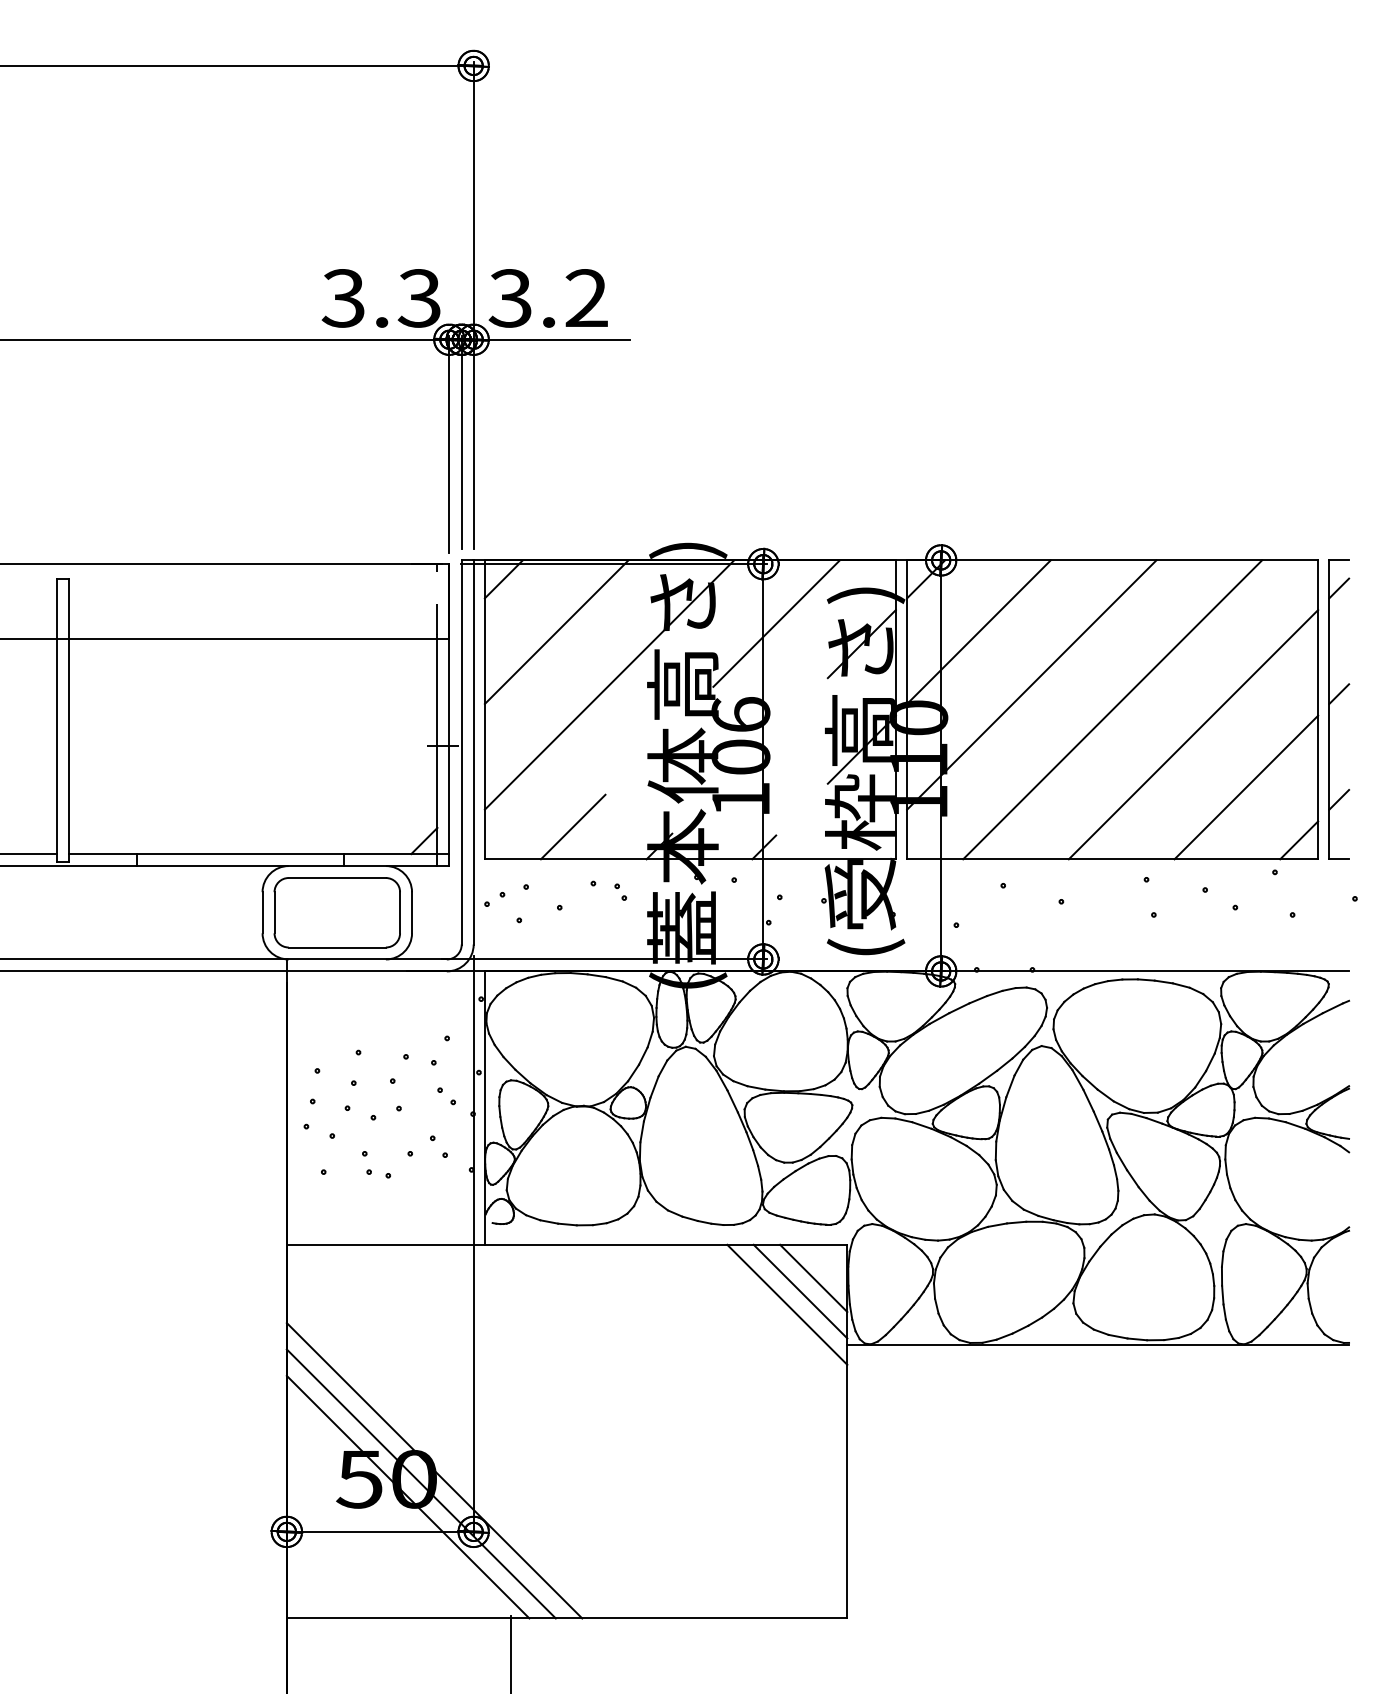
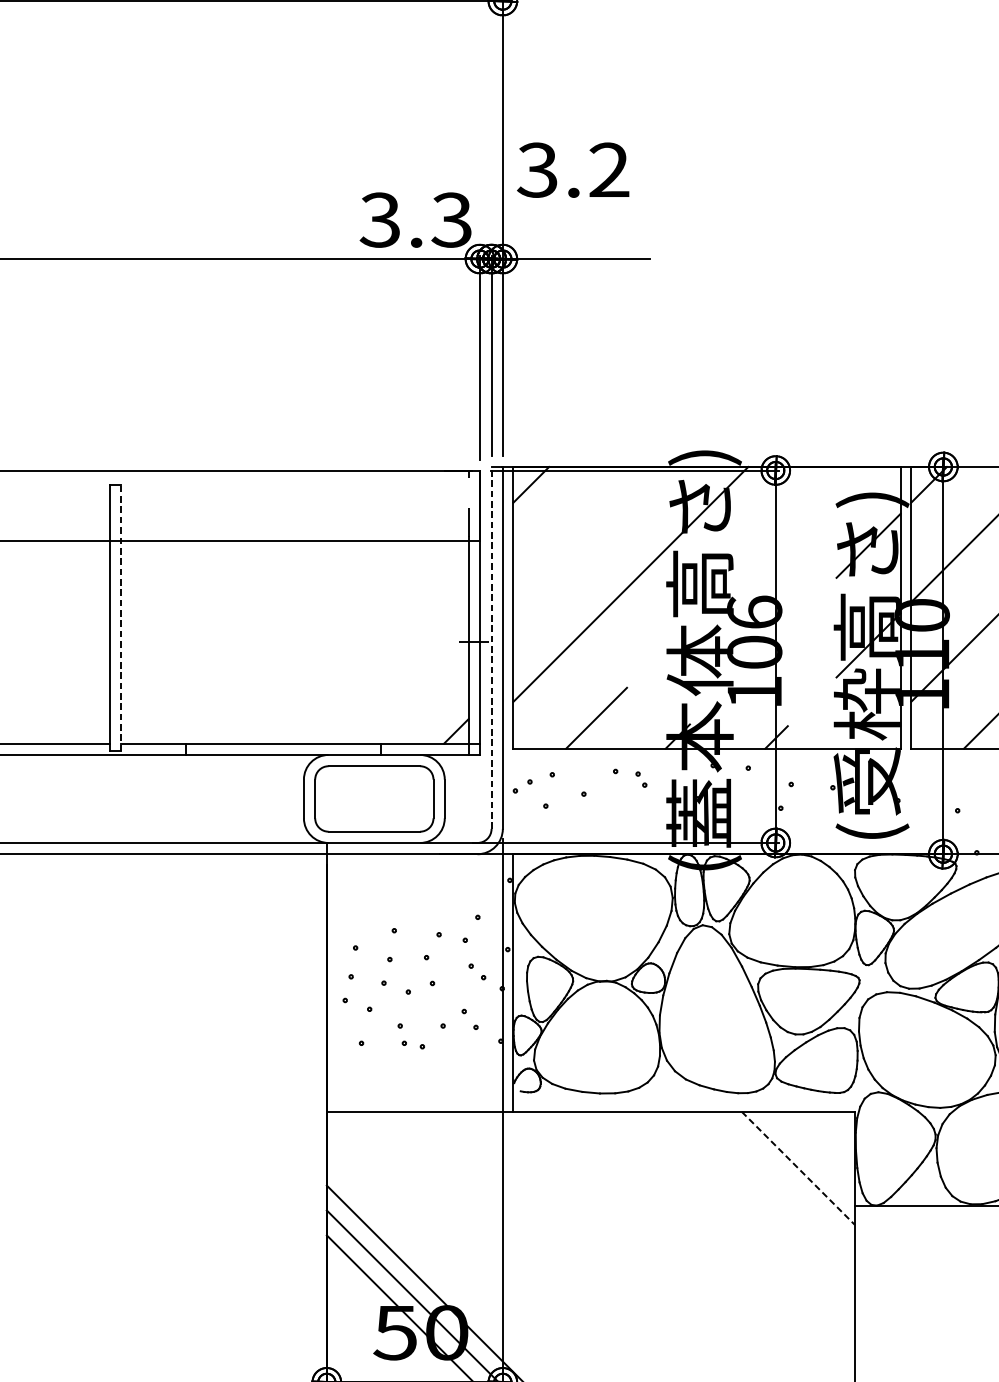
text: (547, 298) -> (572, 170), moved
line: (776, 623) -> (788, 526), removed
line: (556, 632) -> (580, 534), removed
line: (68, 720) -> (121, 617), solid -> dashed
line: (461, 751) -> (491, 647), solid -> dashed
line: (813, 1278) -> (823, 1143), removed
line: (800, 1291) -> (810, 1155), removed
line: (787, 1304) -> (798, 1168), solid -> dashed

